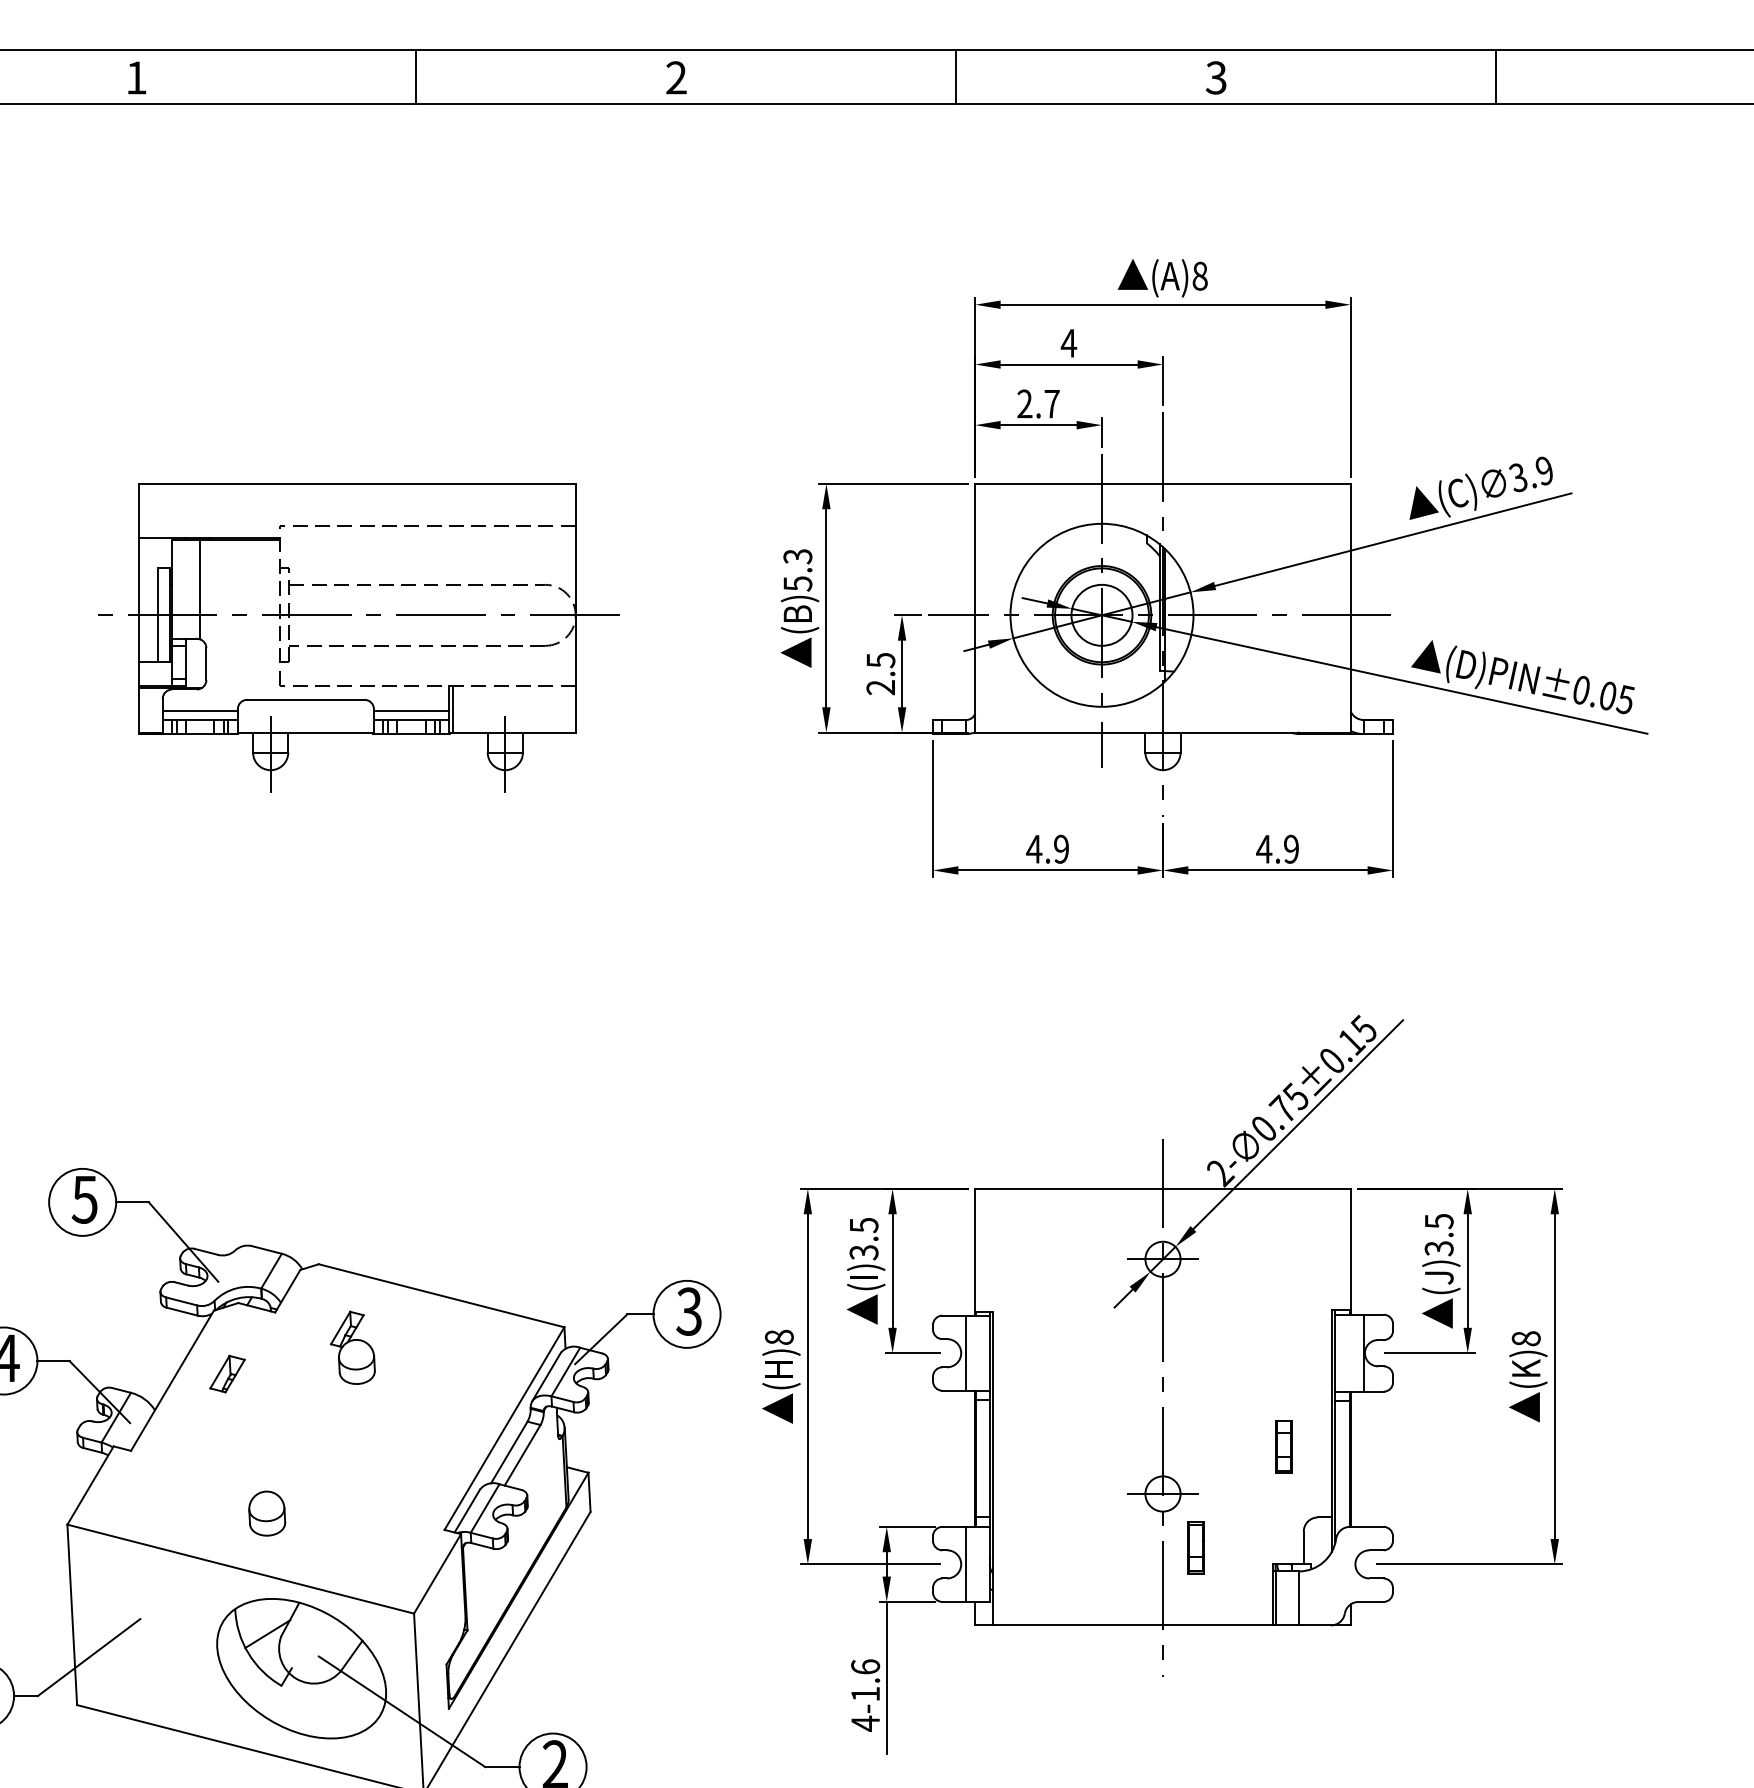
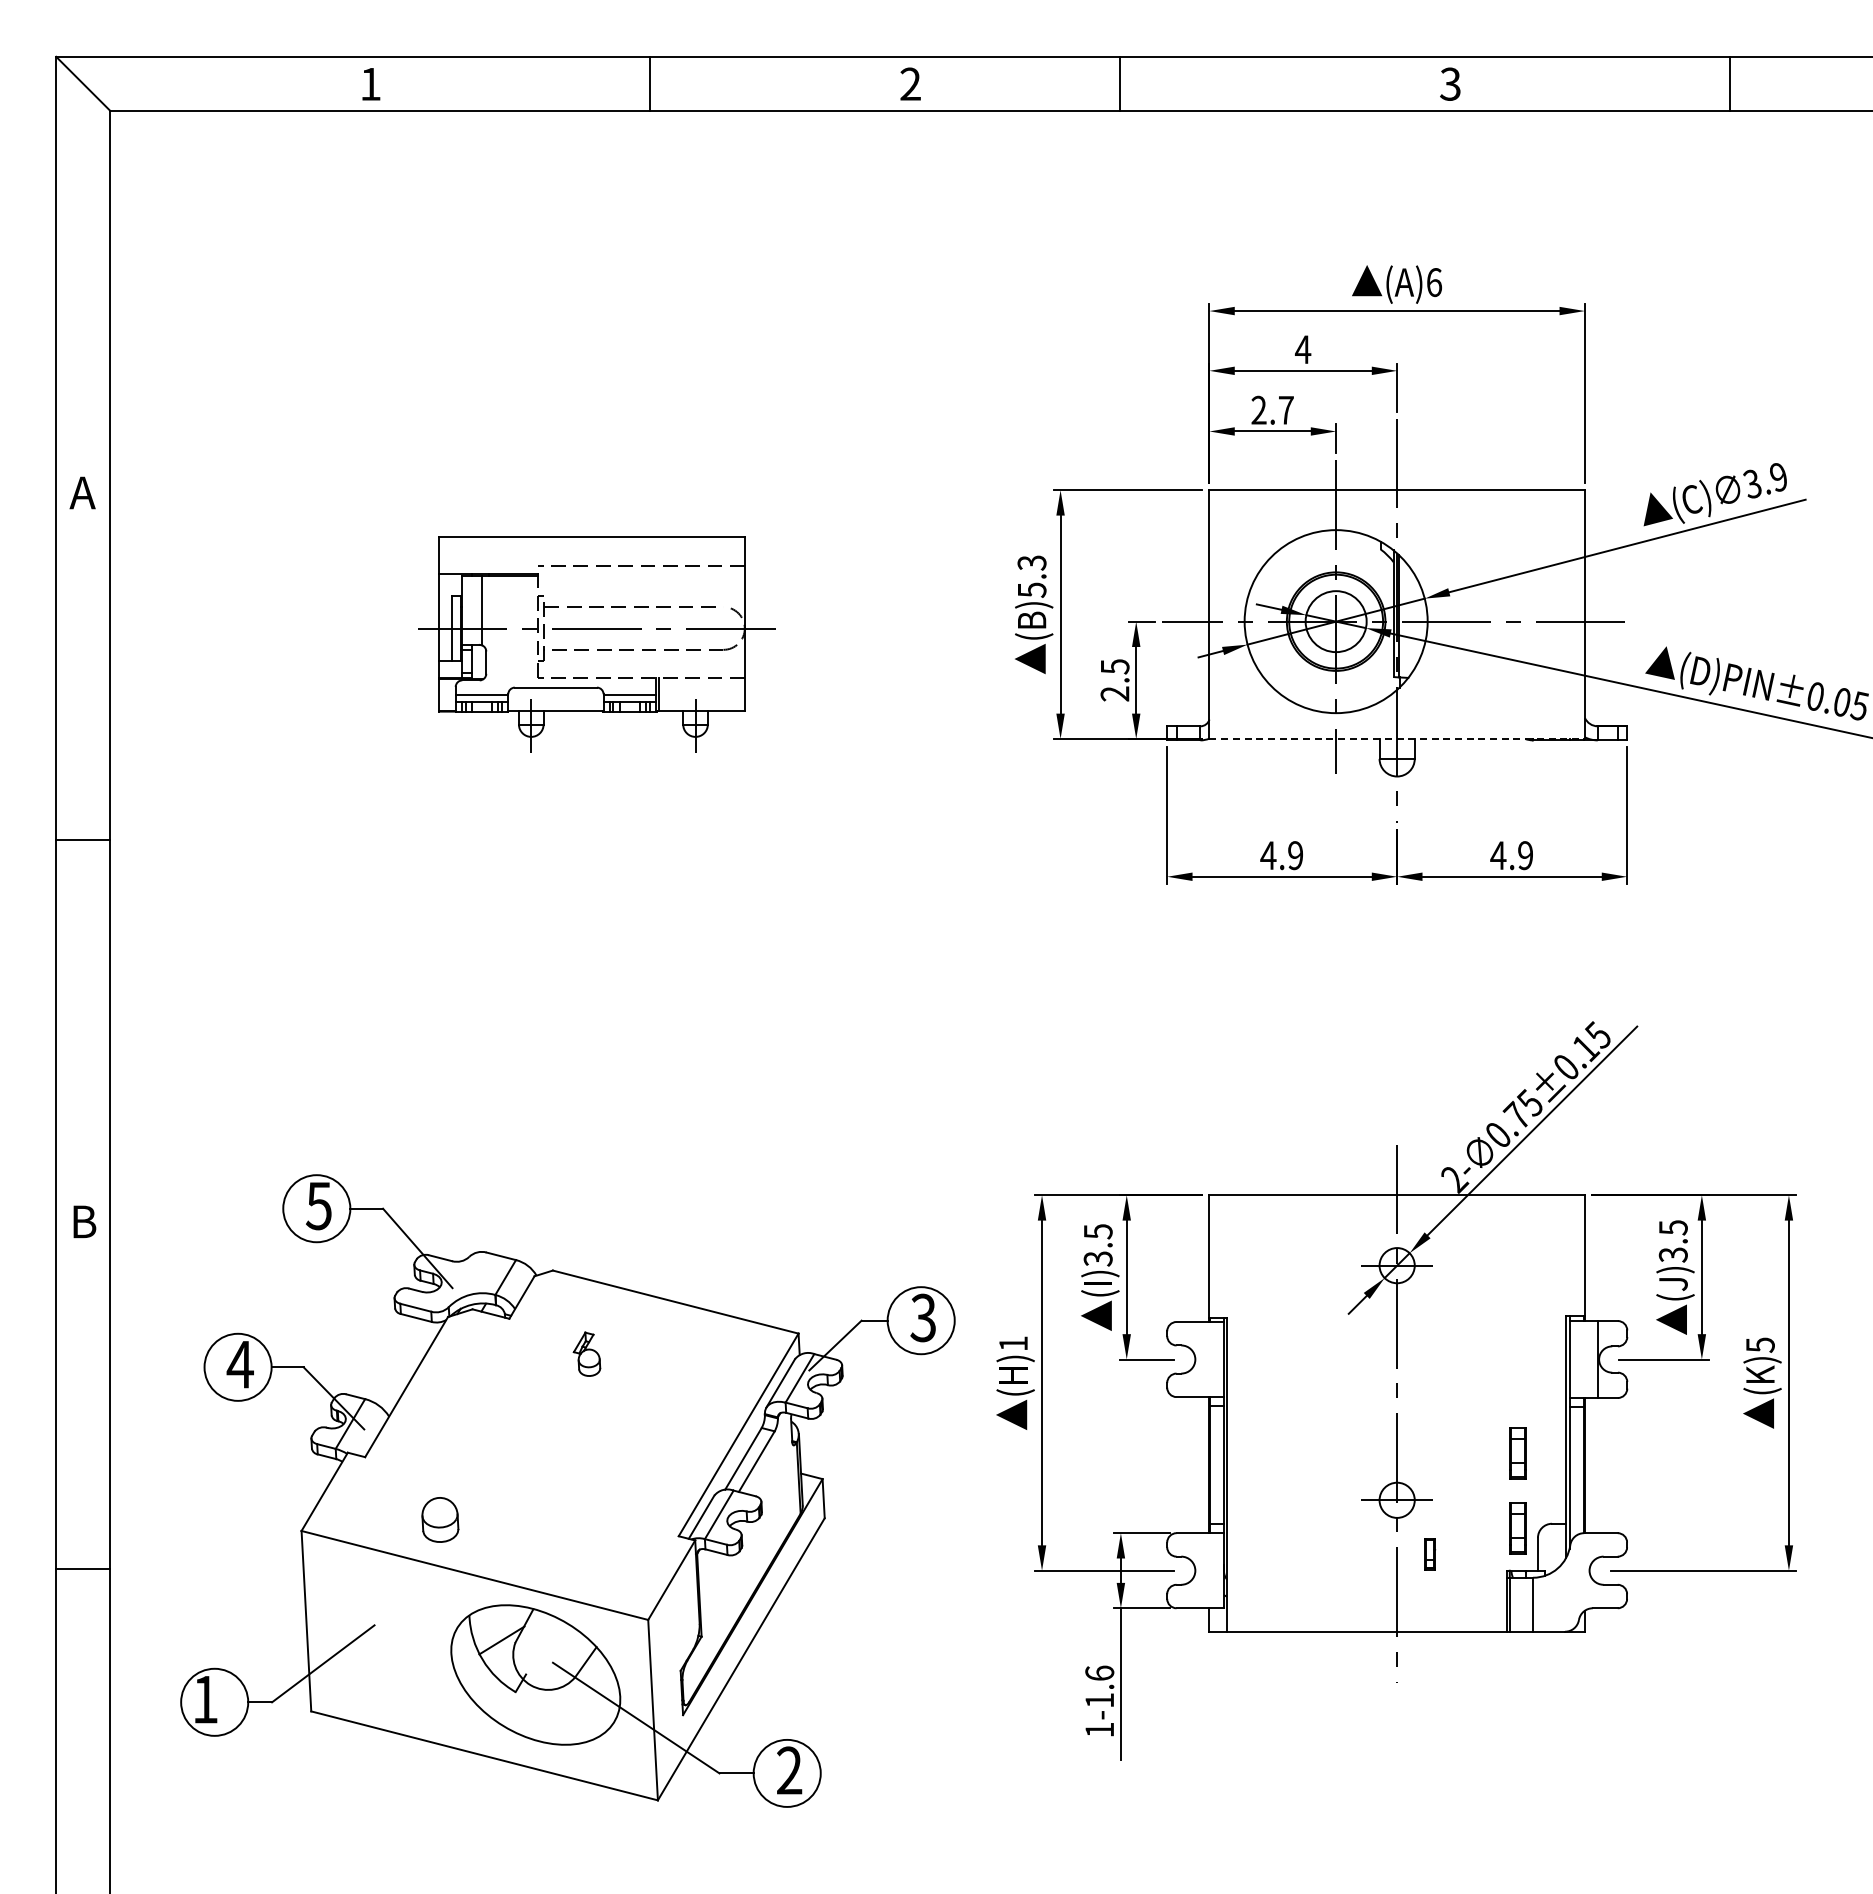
line: (956, 77) -> (1120, 83), moved
text: (1200, 276) -> (1434, 282), (A)8 -> (A)6
part: (358, 638) -> (592, 644), size x0.7
line: (1163, 732) -> (1397, 738), solid -> dashed
text: (779, 1337) -> (1013, 1343), 8 -> 1
text: (1526, 1338) -> (1760, 1344), 8 -> 5
part: (352, 1348) -> (586, 1354), size x0.6
line: (966, 1353) -> (1200, 1359), removed
part: (227, 1374) -> (461, 1380), removed
part: (267, 1513) -> (440, 1519), moved
part: (1283, 1522) -> (1517, 1528), added
part: (1196, 1547) -> (1430, 1553), size x0.6
line: (966, 1564) -> (1200, 1570), removed
text: (865, 1724) -> (1099, 1730), 4-1.6 -> 1-1.6

